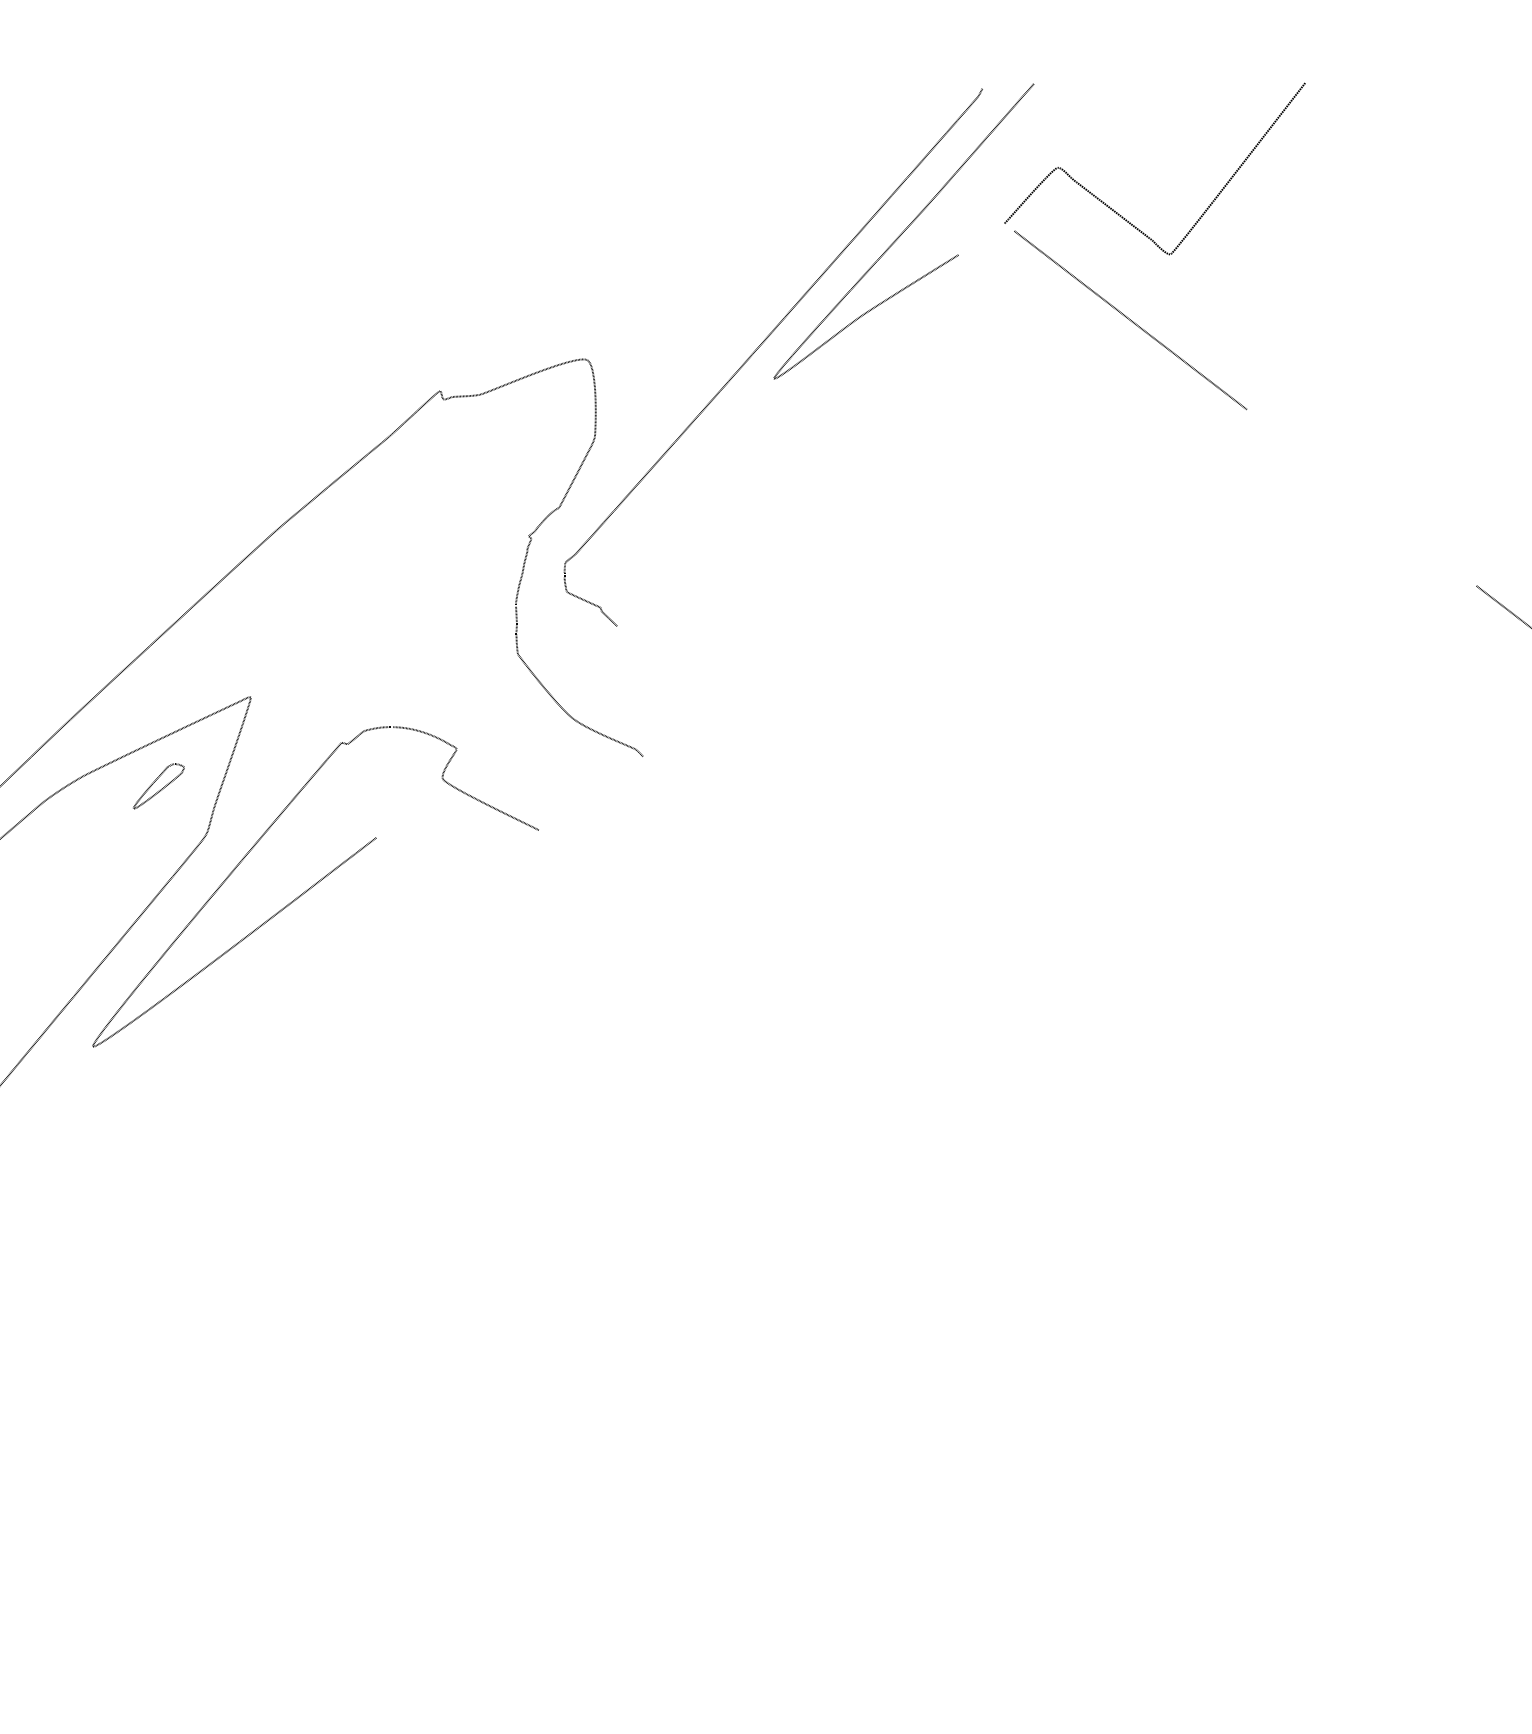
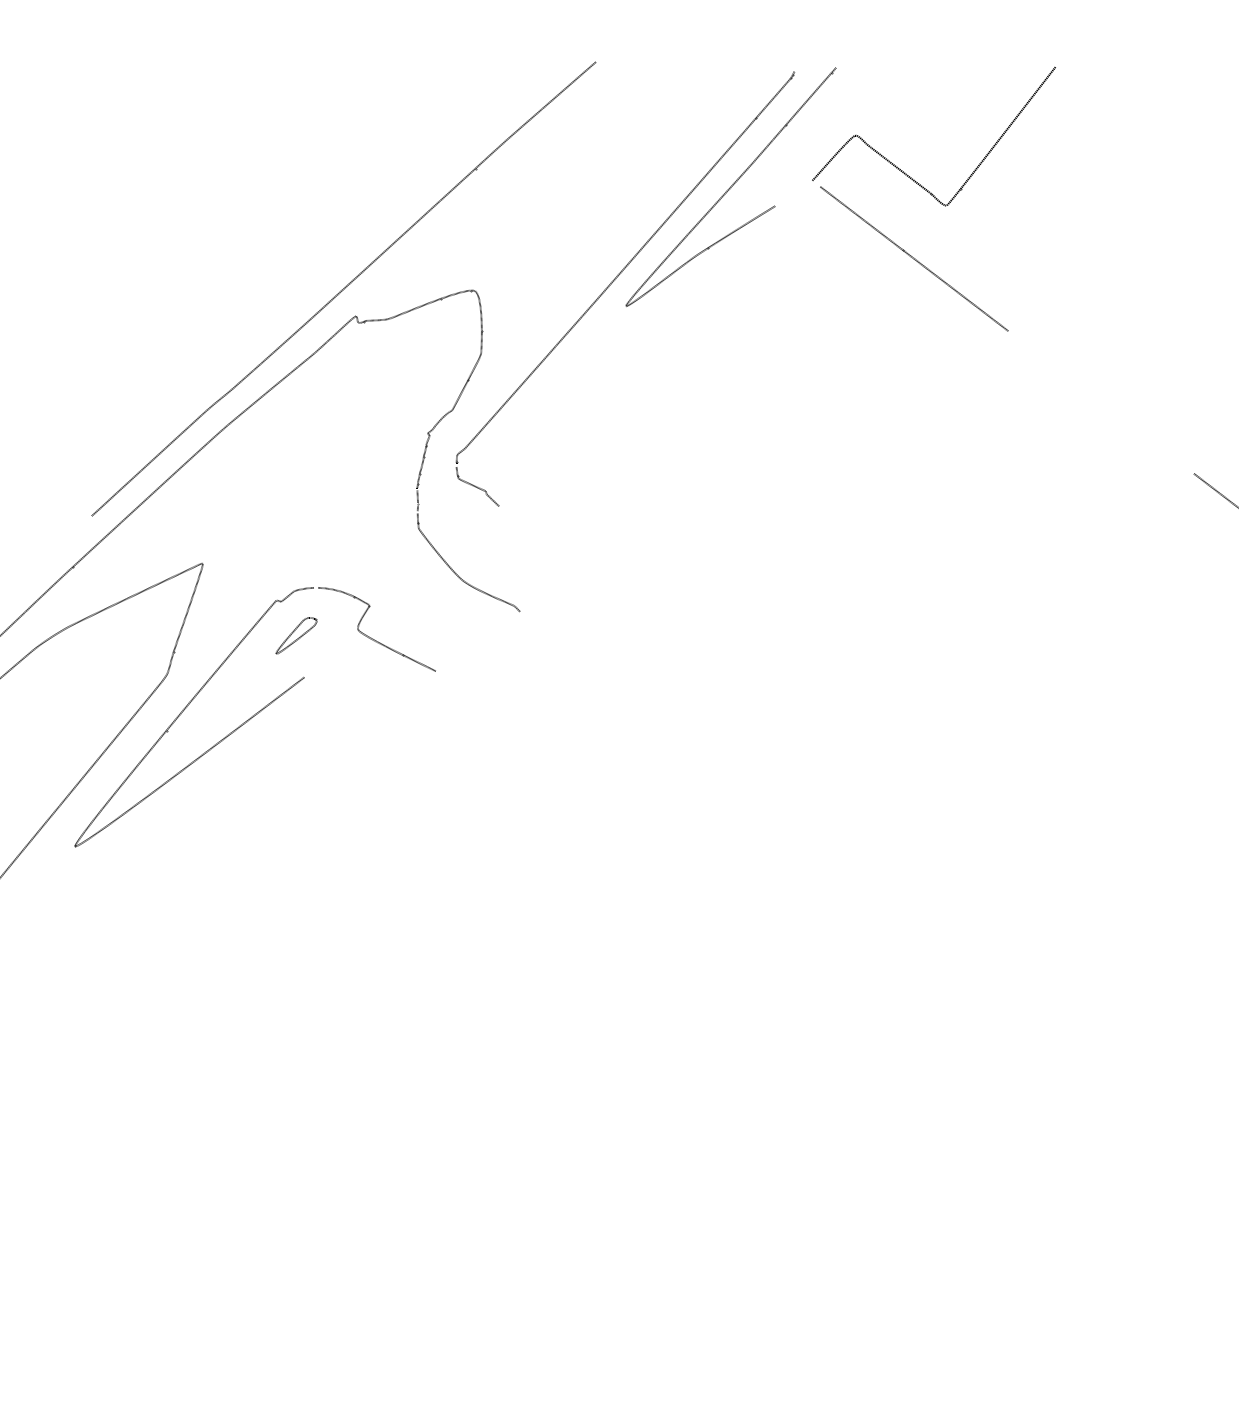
curve: (424, 356) -> (343, 288), added
part: (158, 785) -> (296, 635), moved

